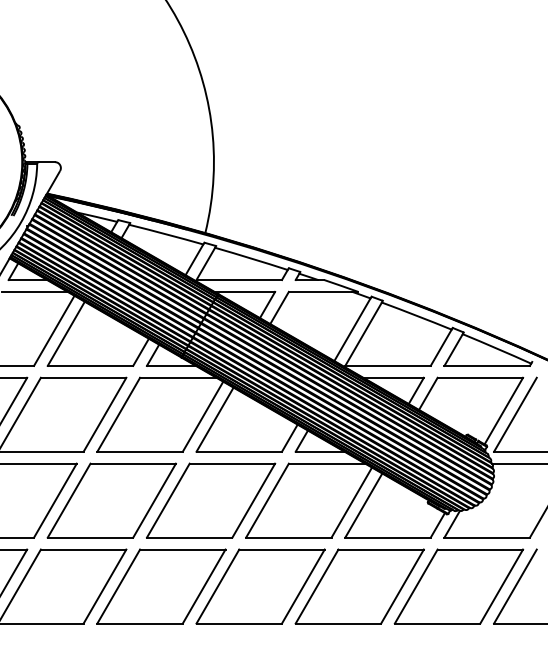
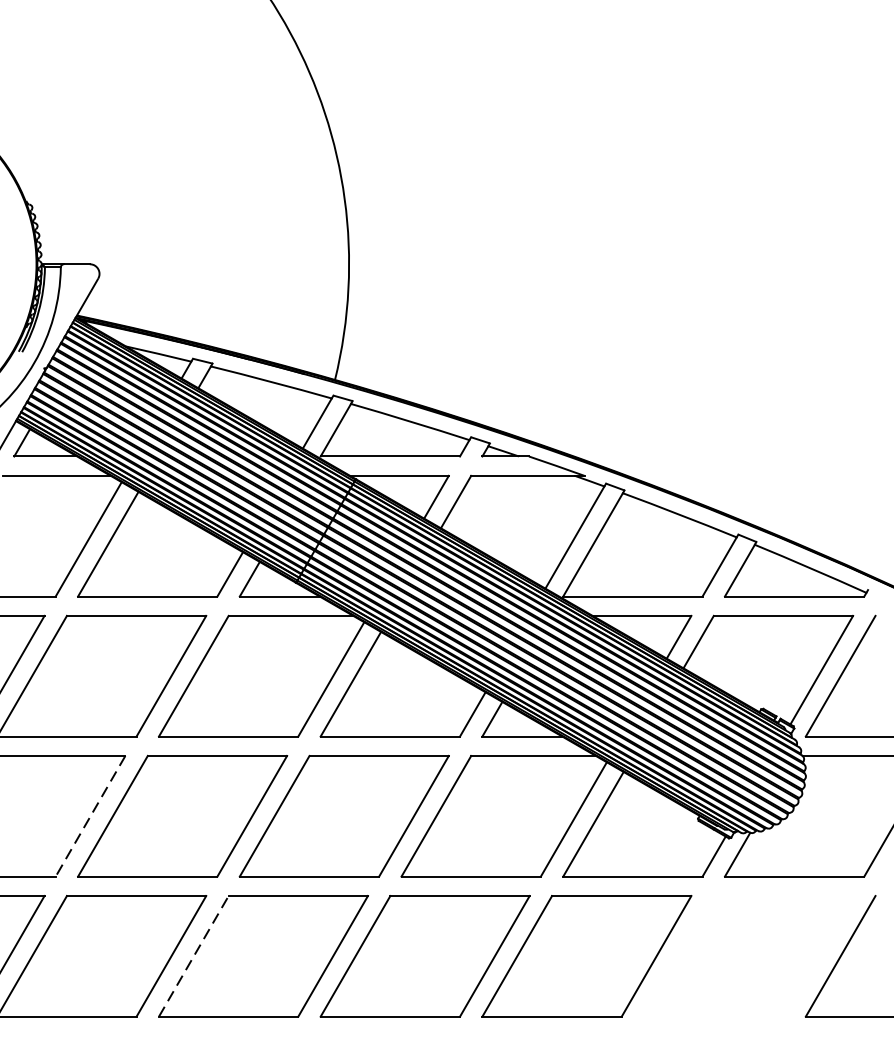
line: (55, 500) -> (90, 815), solid -> dashed
line: (118, 586) -> (193, 956), solid -> dashed
part: (458, 586) -> (747, 956), removed

